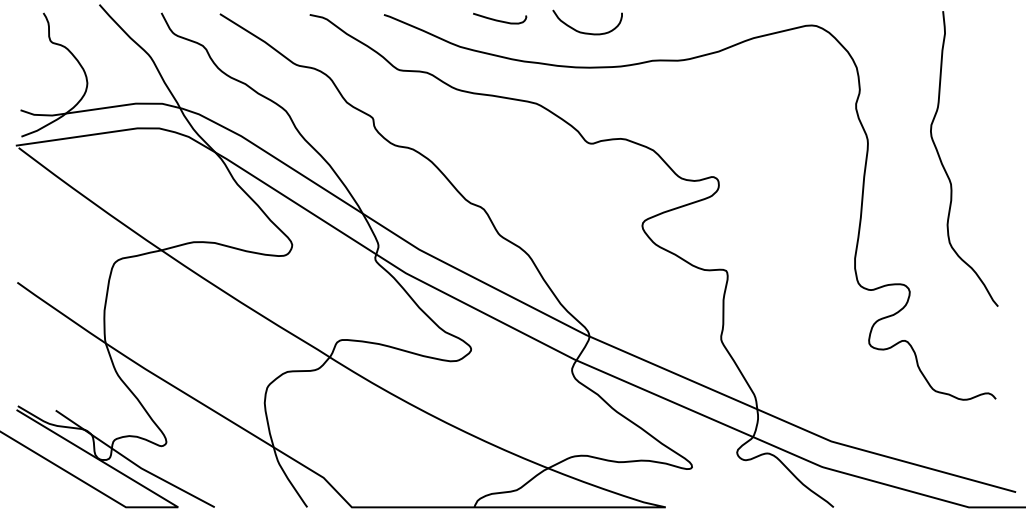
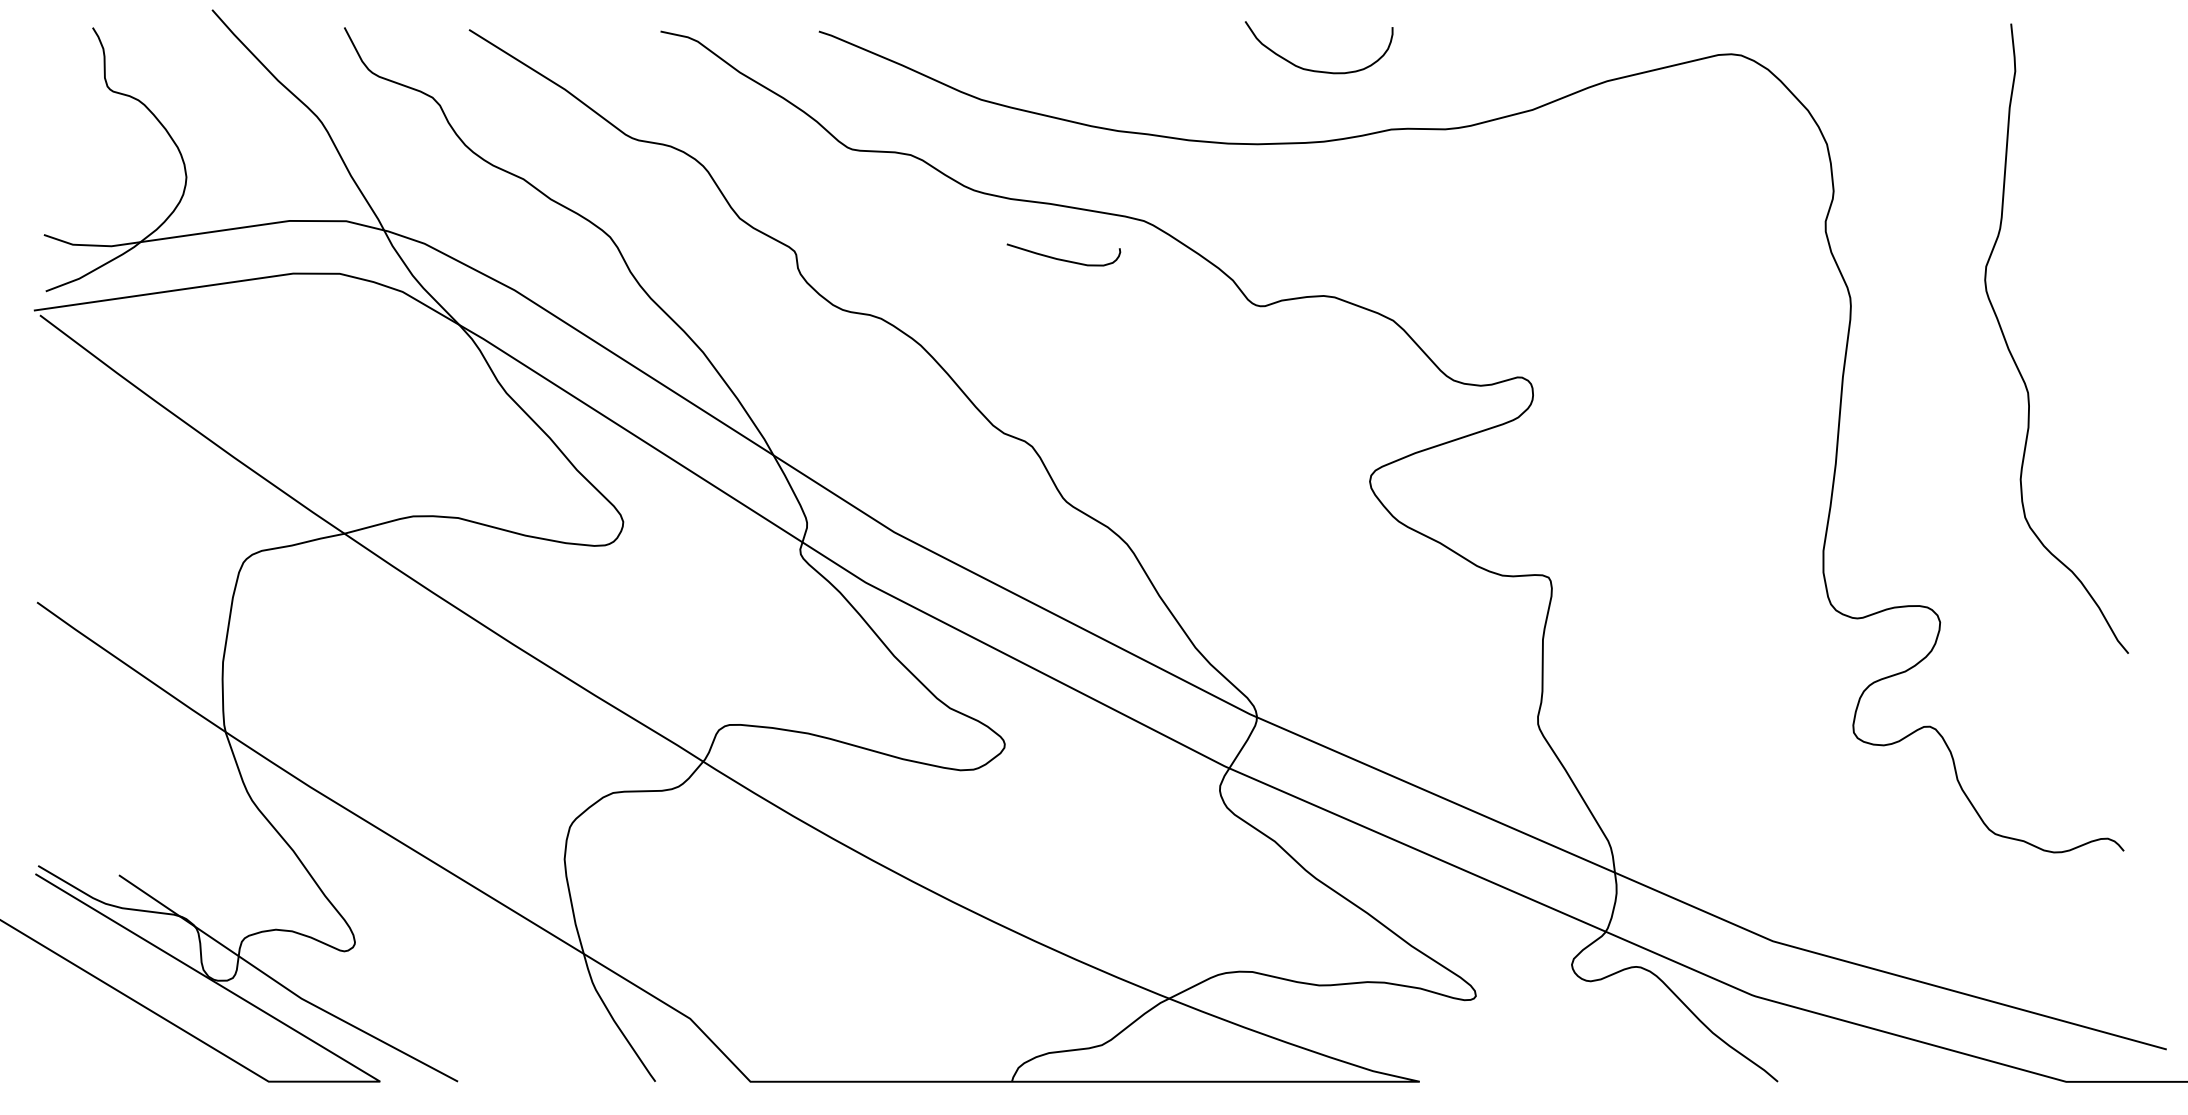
curve: (500, 20) -> (1065, 258), moved
curve: (587, 32) -> (1318, 69), moved

